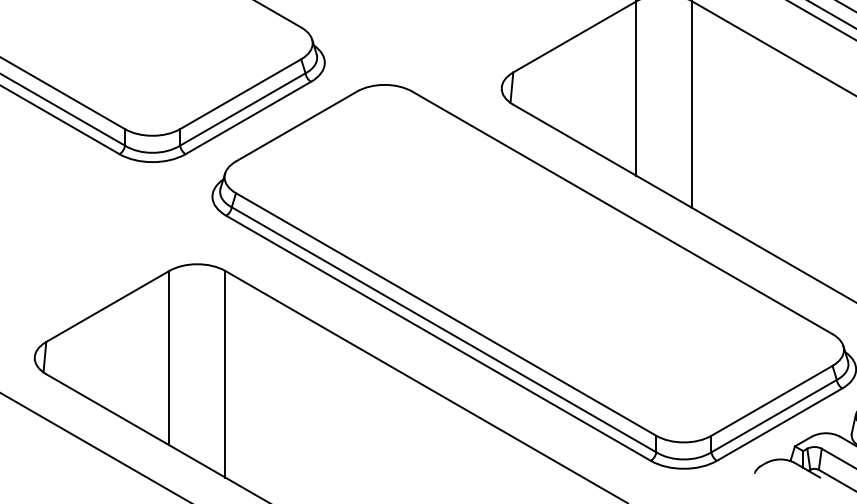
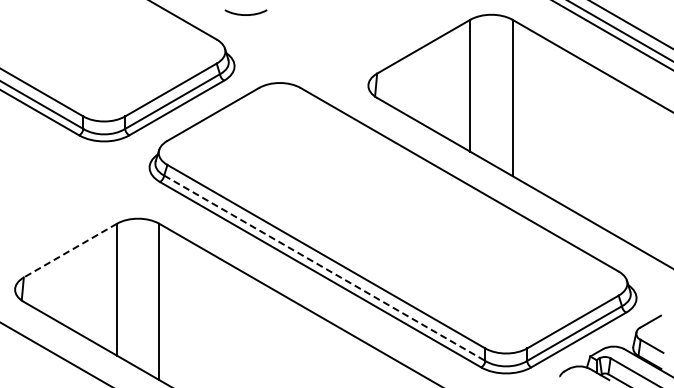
line: (107, 306) -> (70, 250), solid -> dashed
line: (444, 330) -> (325, 268), solid -> dashed

